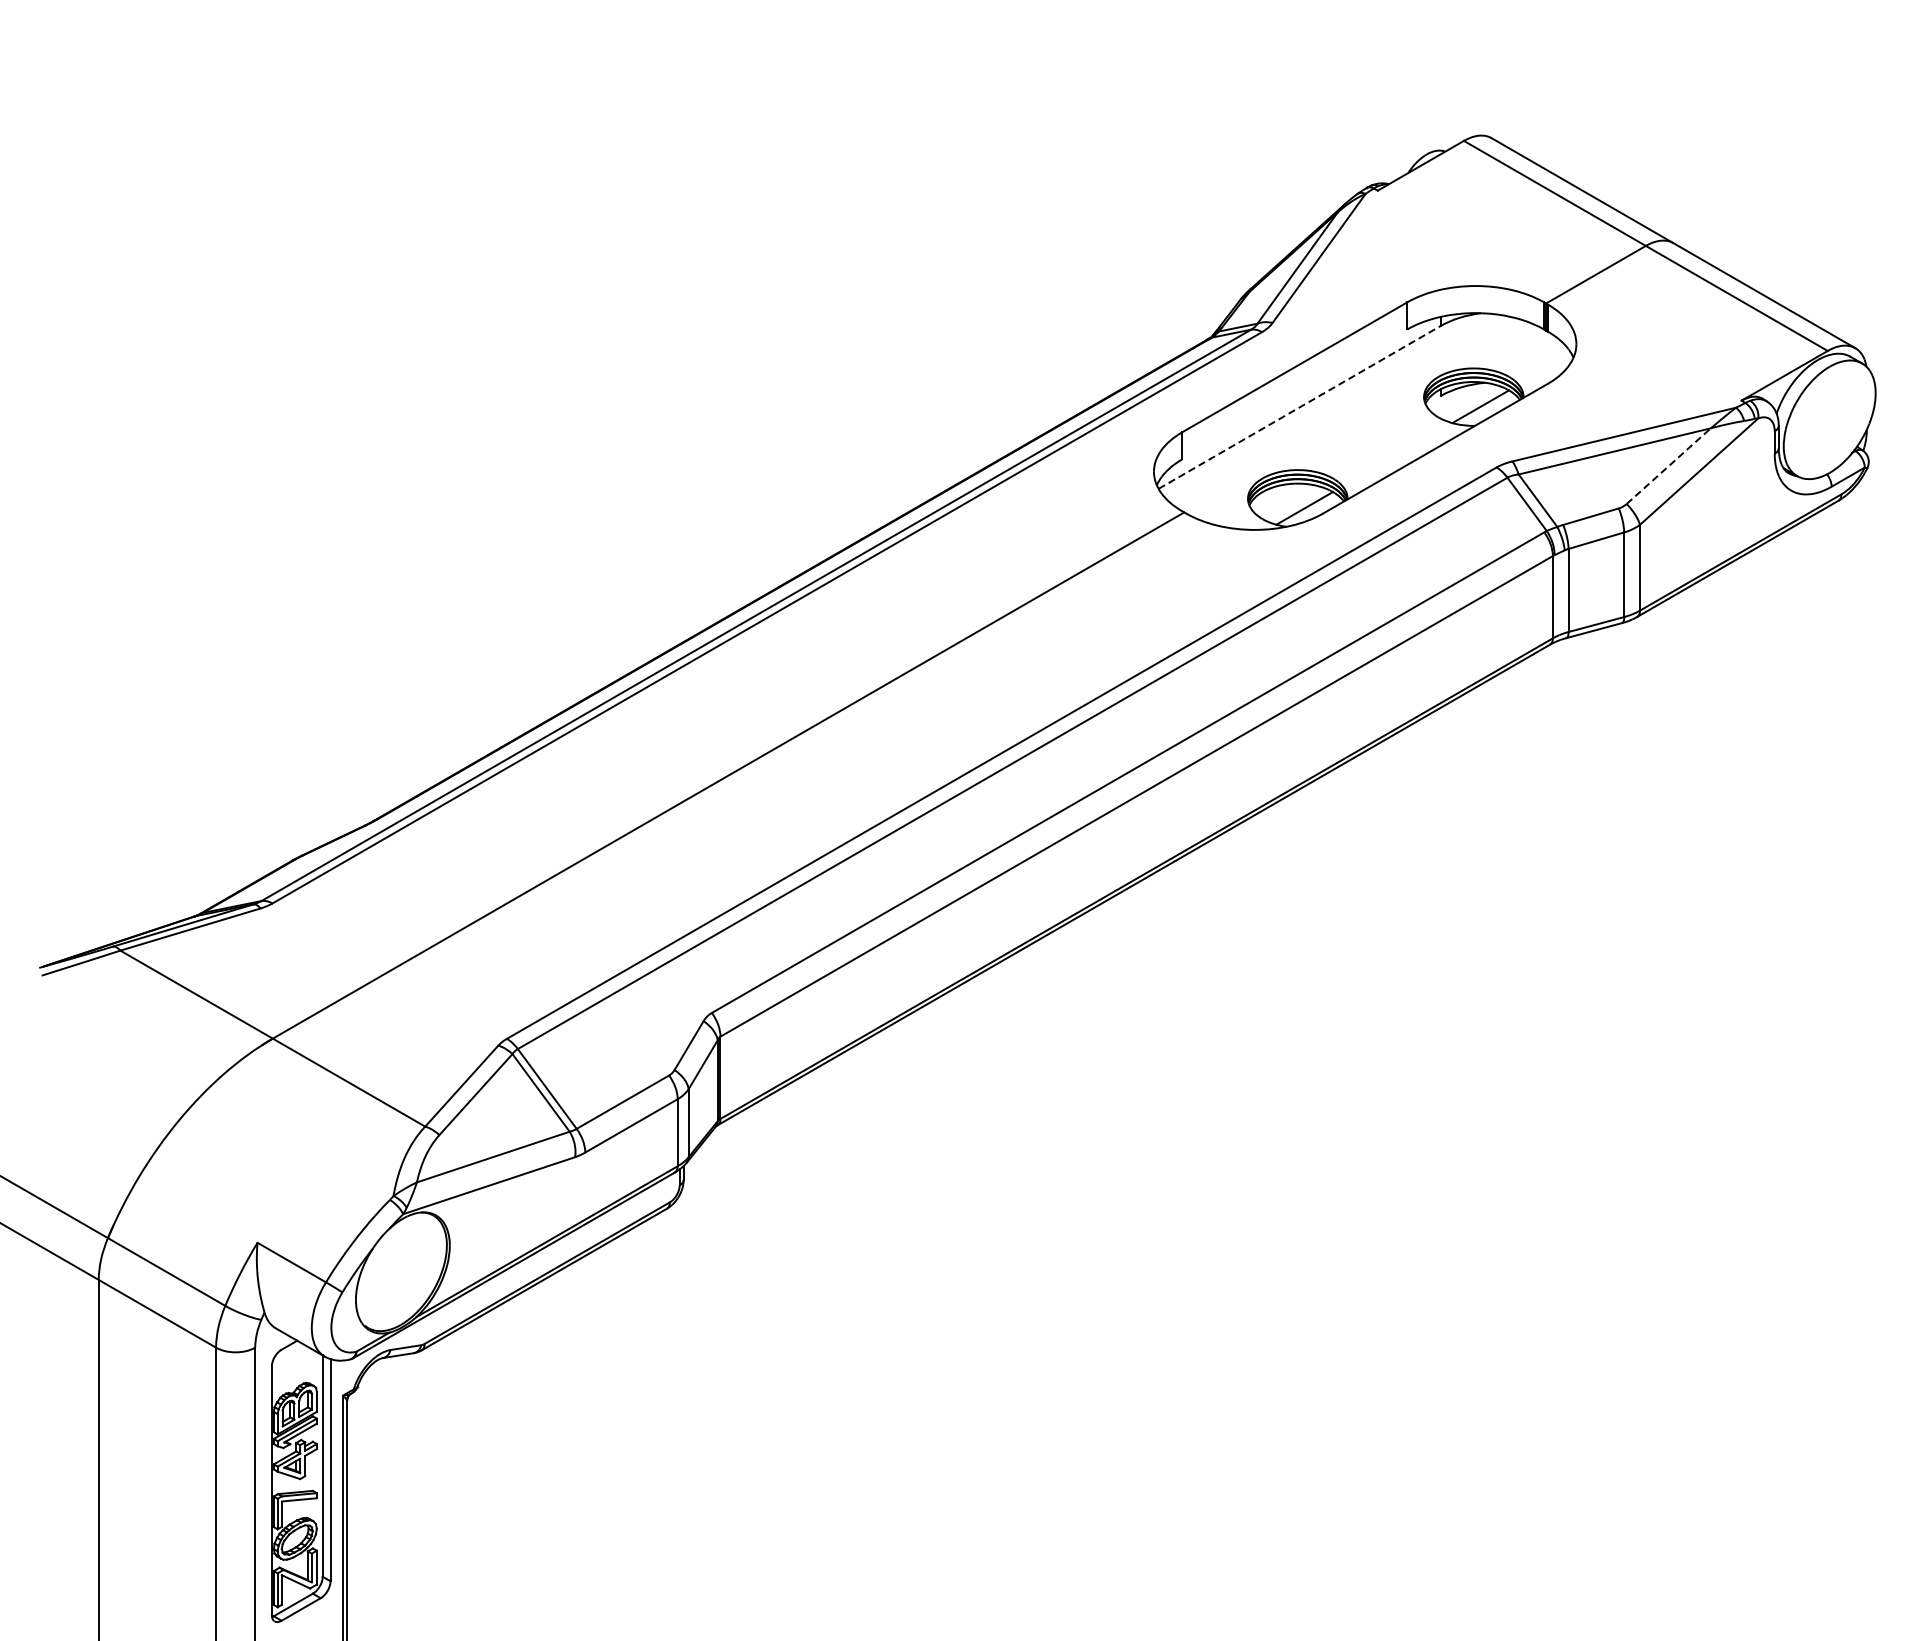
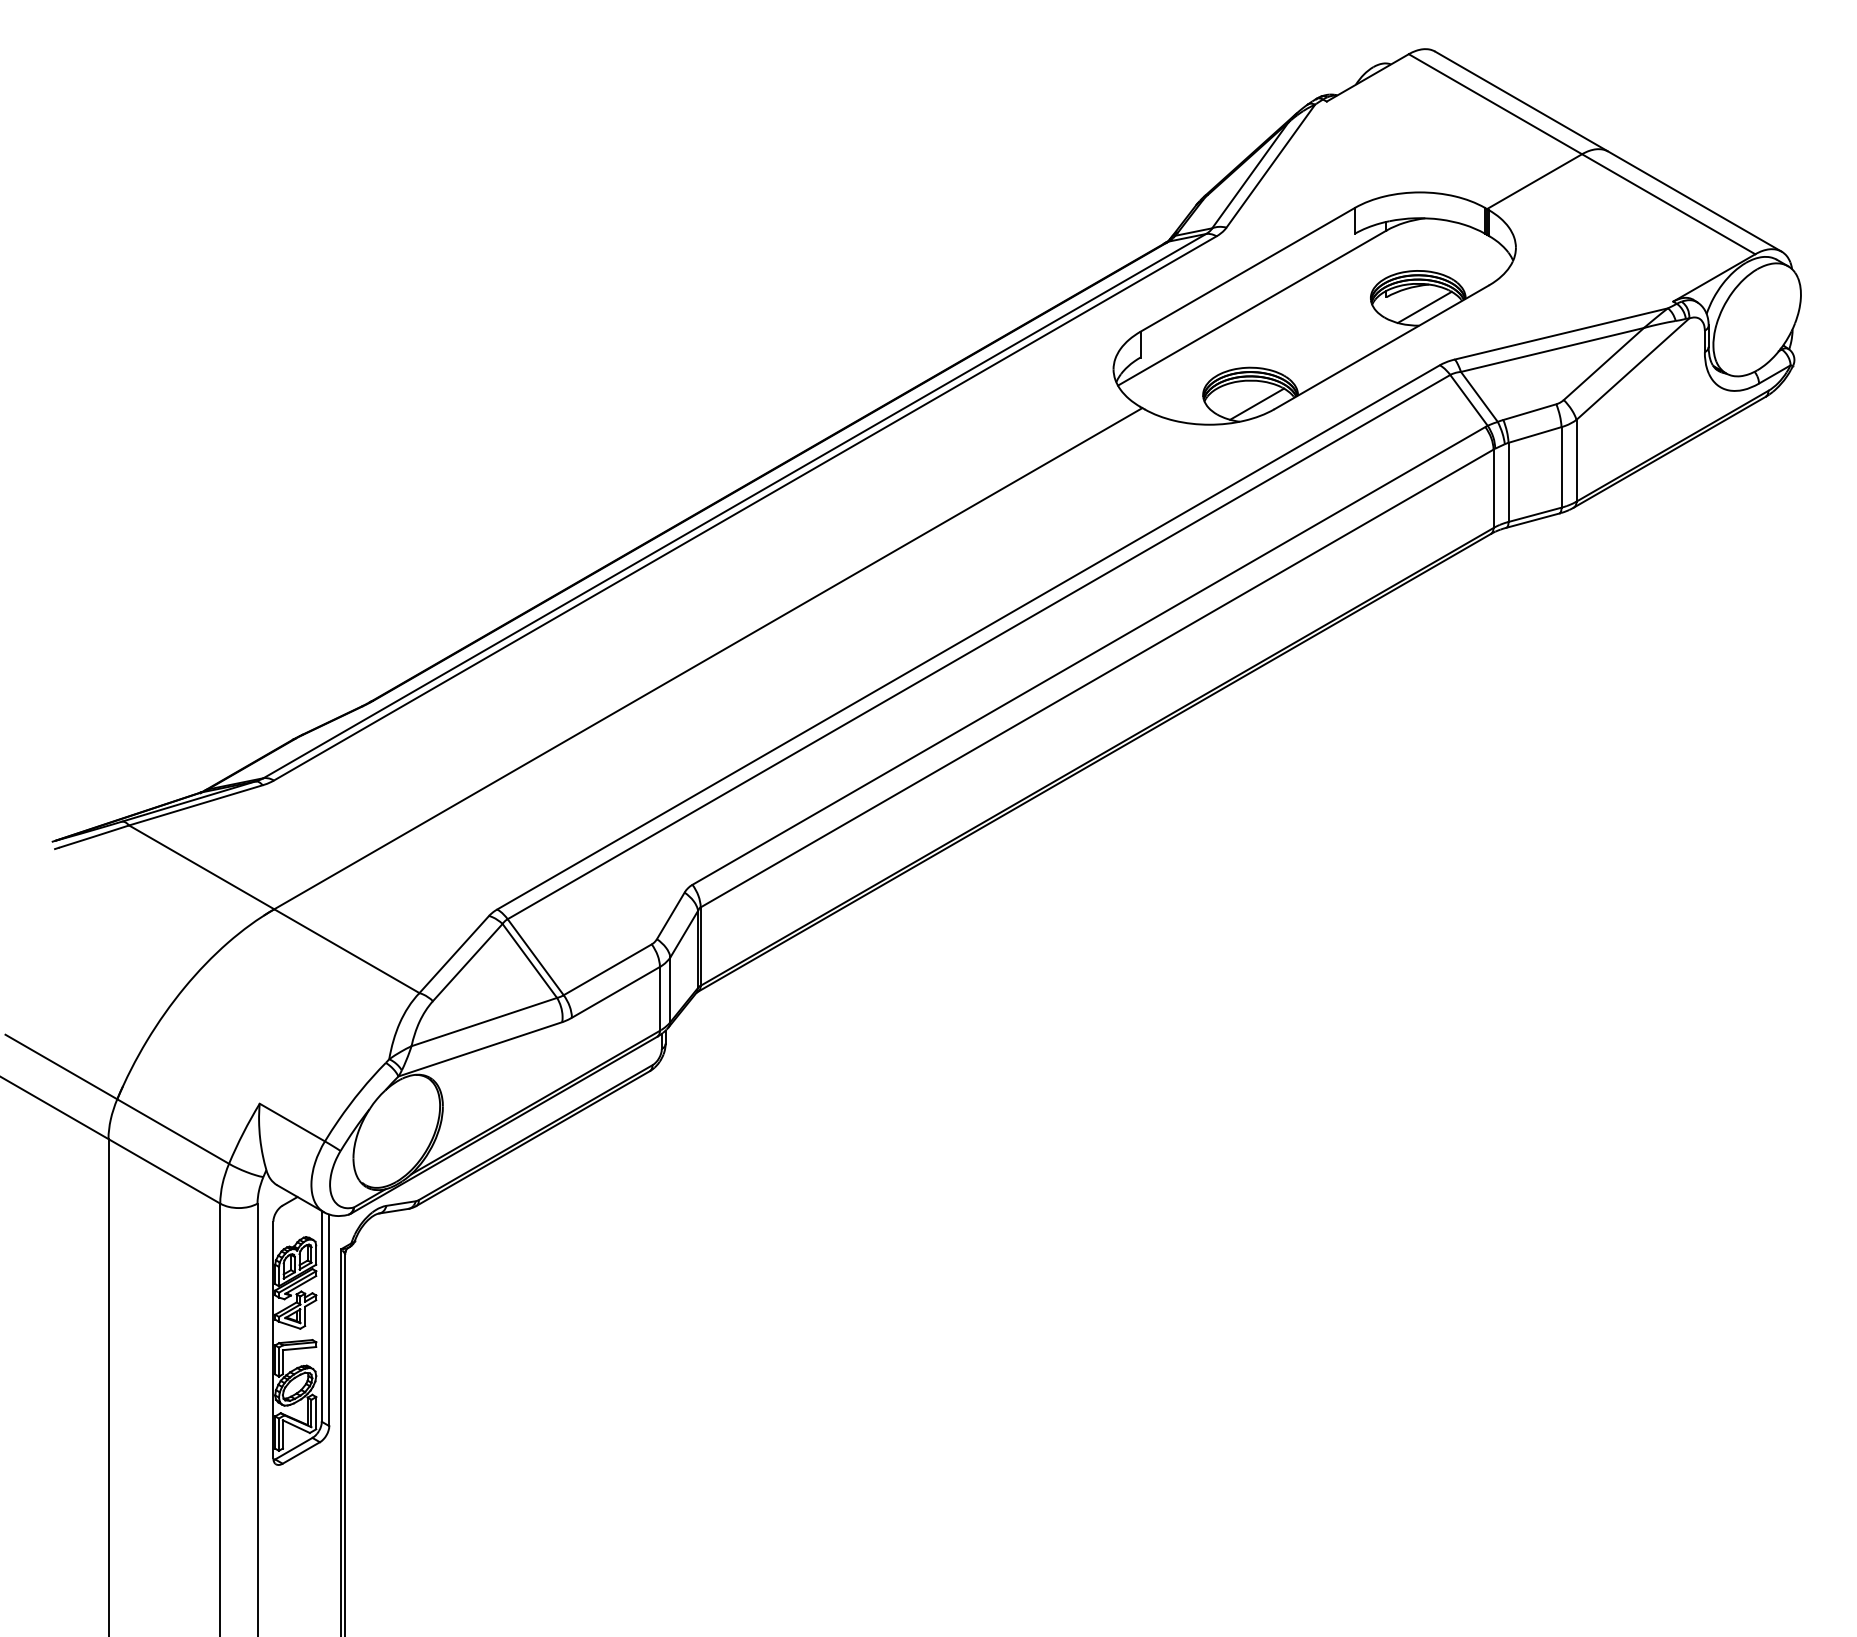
line: (1299, 407) -> (1252, 308), dashed -> solid
line: (1668, 466) -> (1603, 364), dashed -> solid

